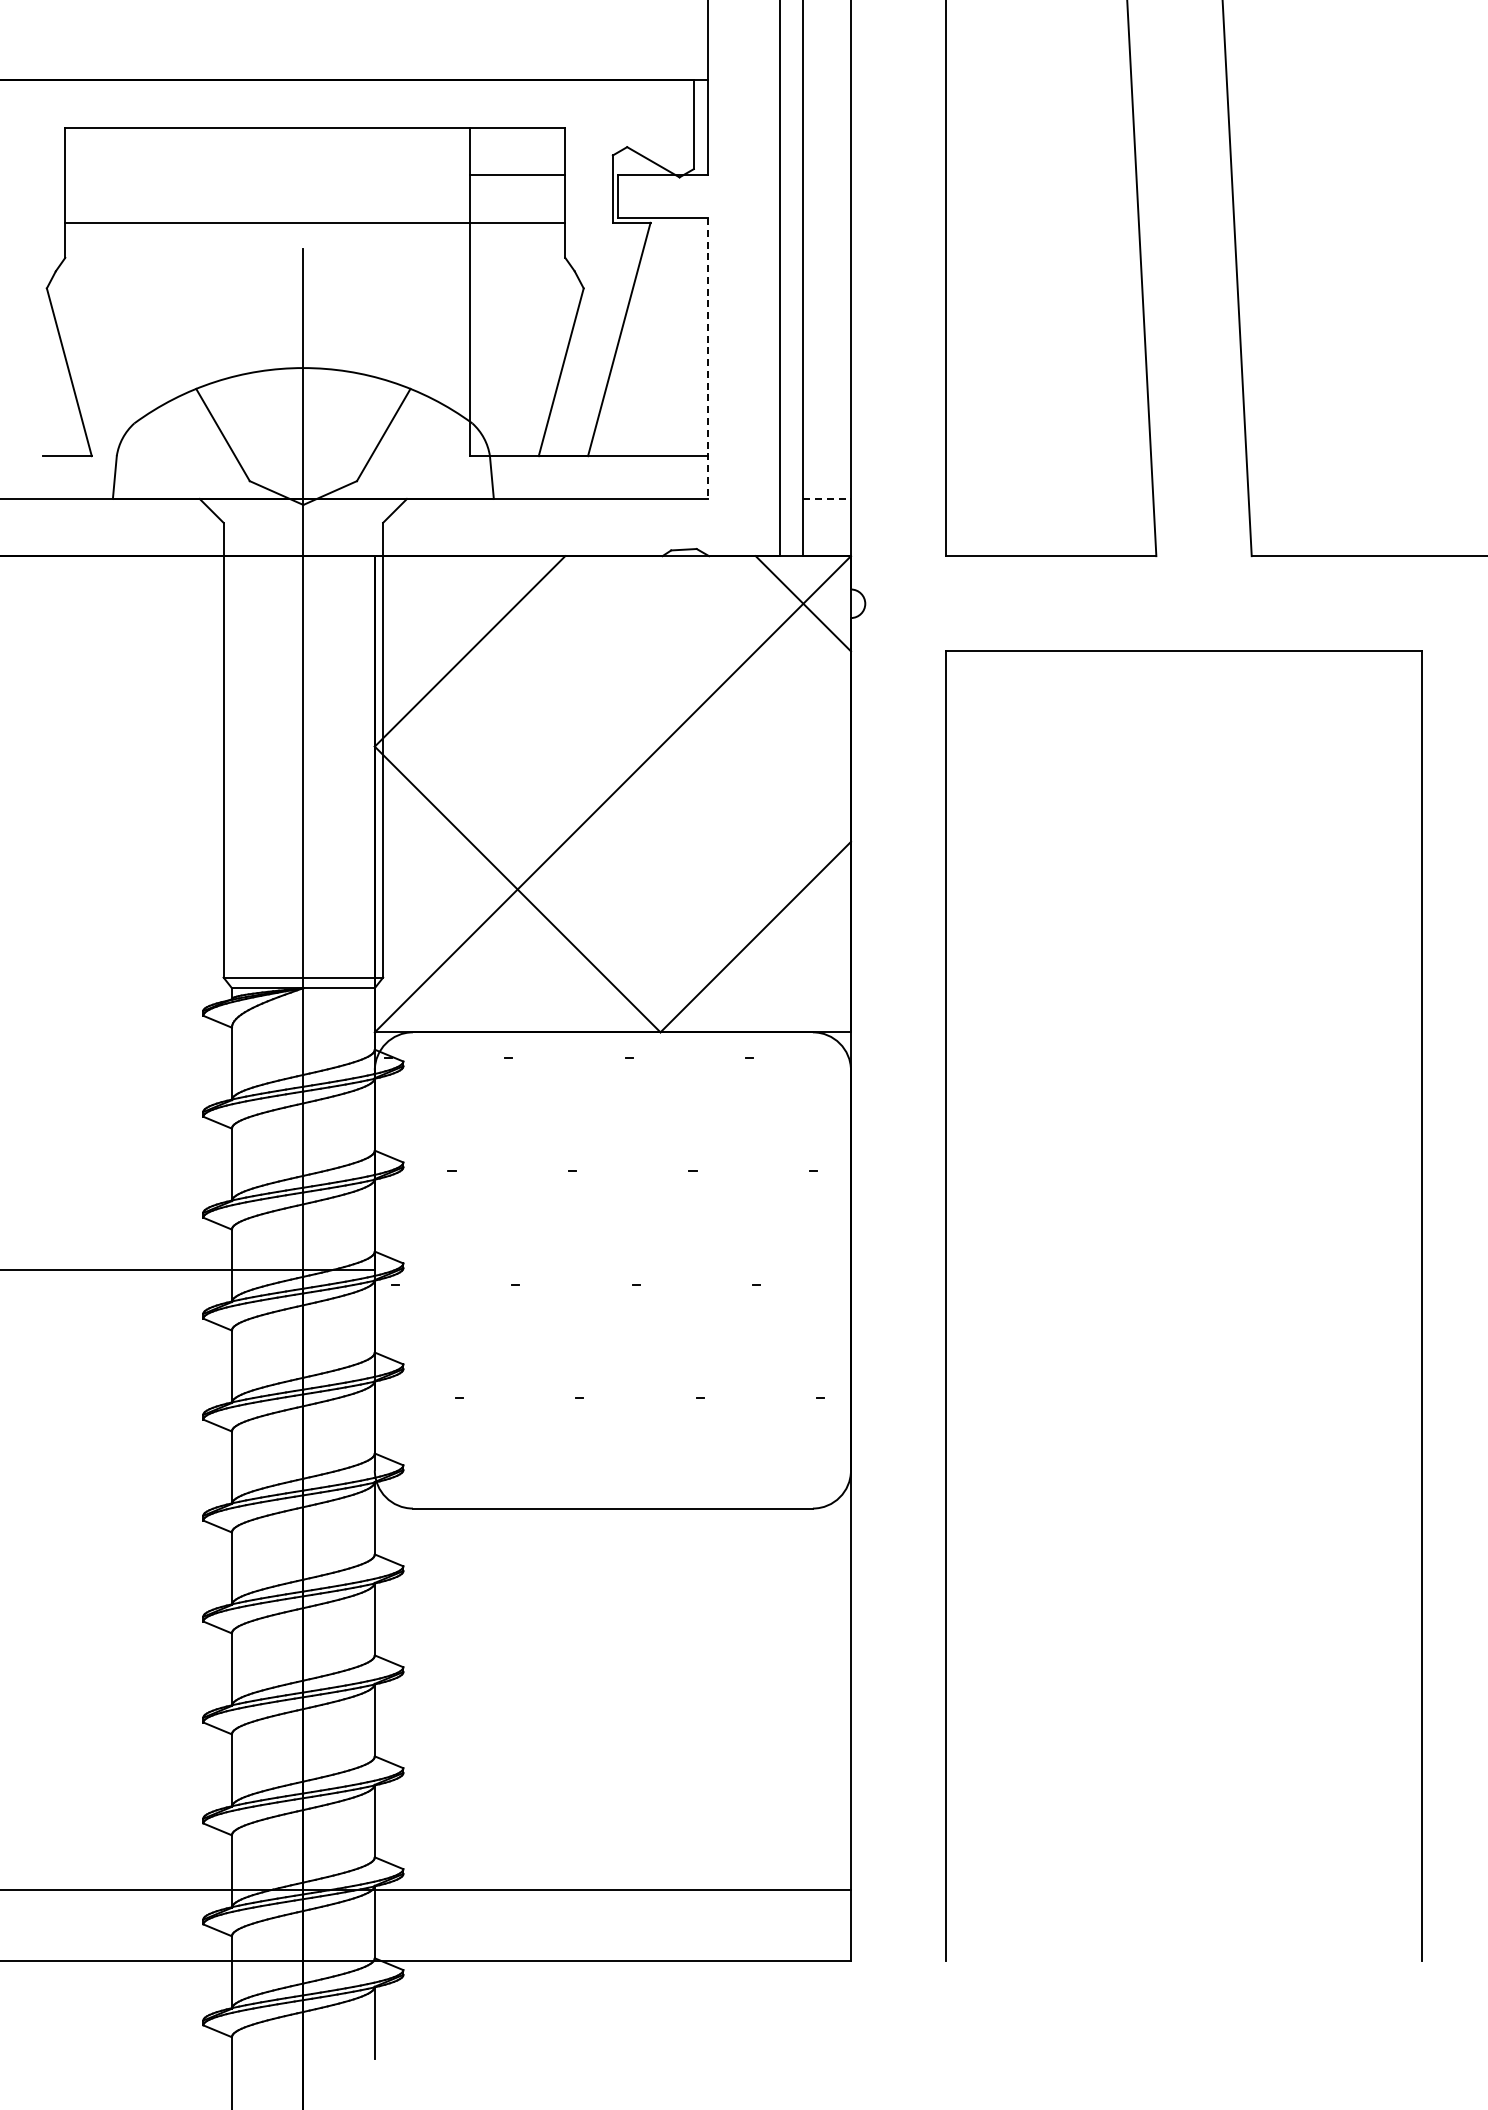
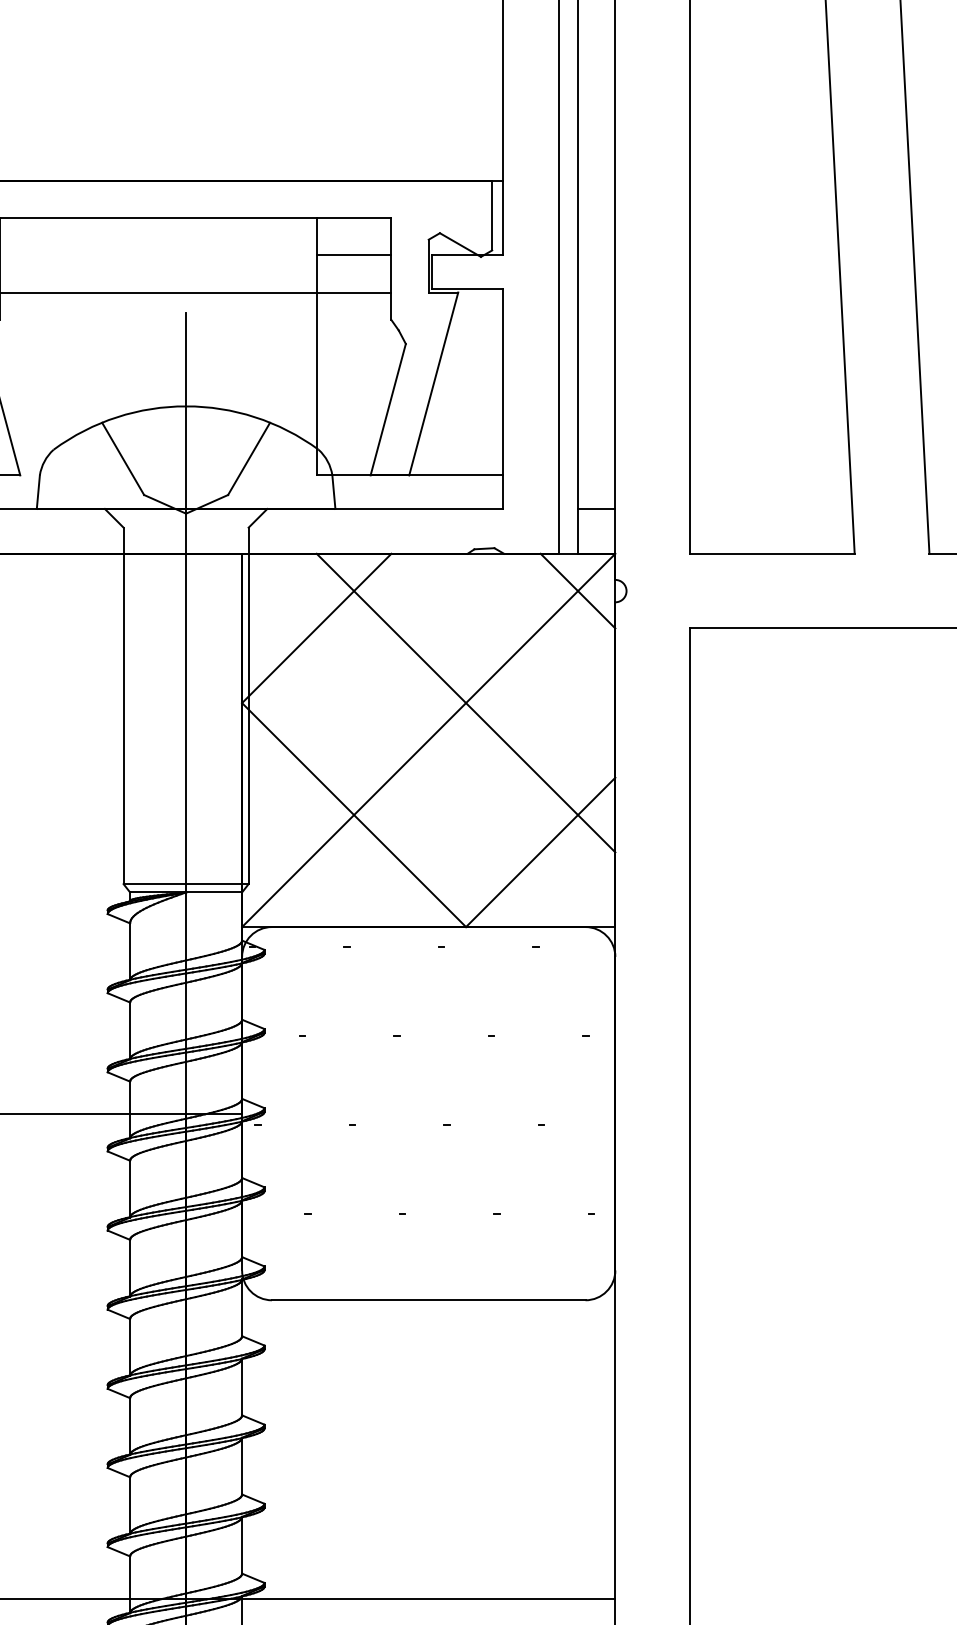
line: (708, 359) -> (503, 399), dashed -> solid
line: (827, 499) -> (596, 509), dashed -> solid
line: (660, 746) -> (466, 702), added

